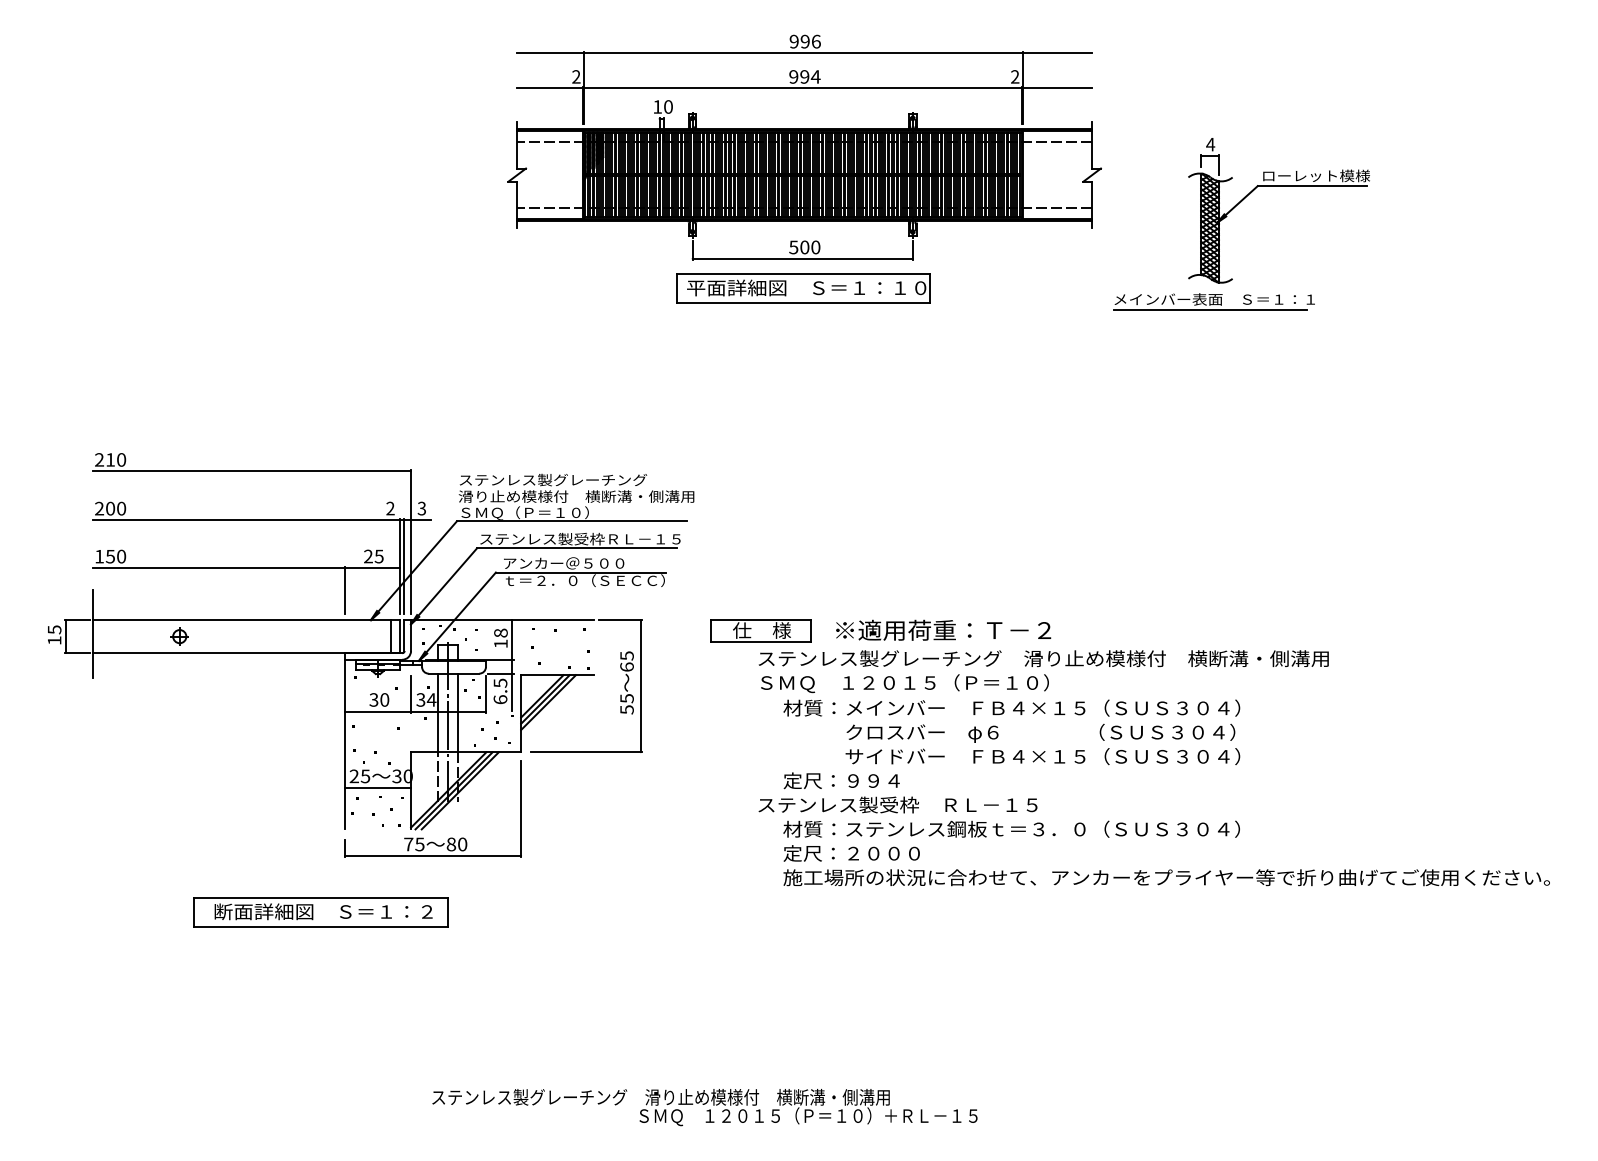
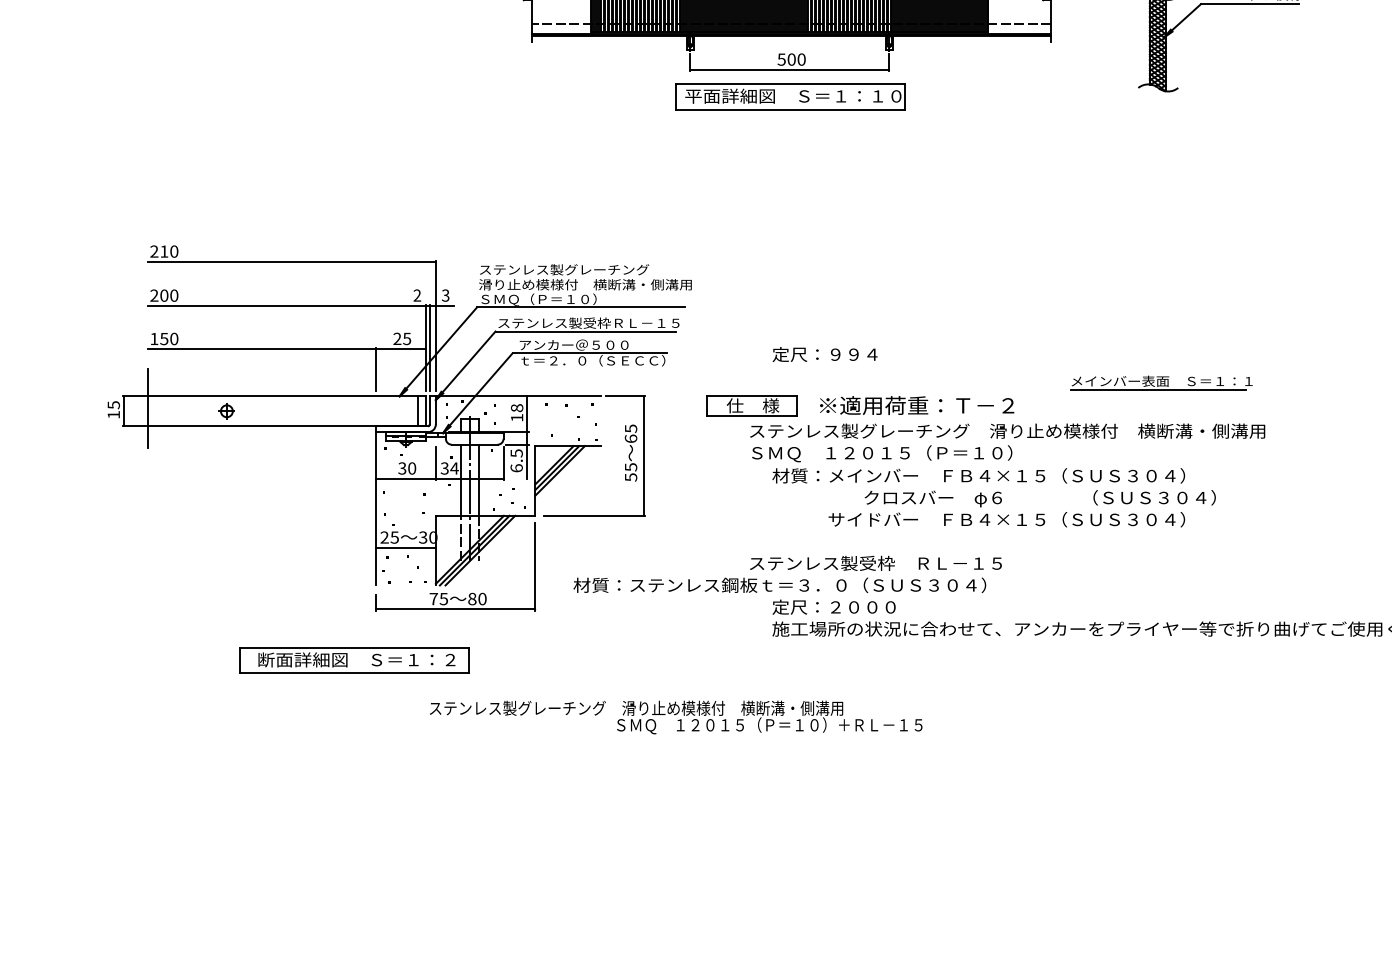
part: (1213, 301) -> (1160, 383), moved
text: (1040, 732) -> (1039, 497), moved
text: (841, 780) -> (824, 354), moved
text: (1011, 828) -> (779, 584), moved
text: (704, 1107) -> (675, 717), moved

